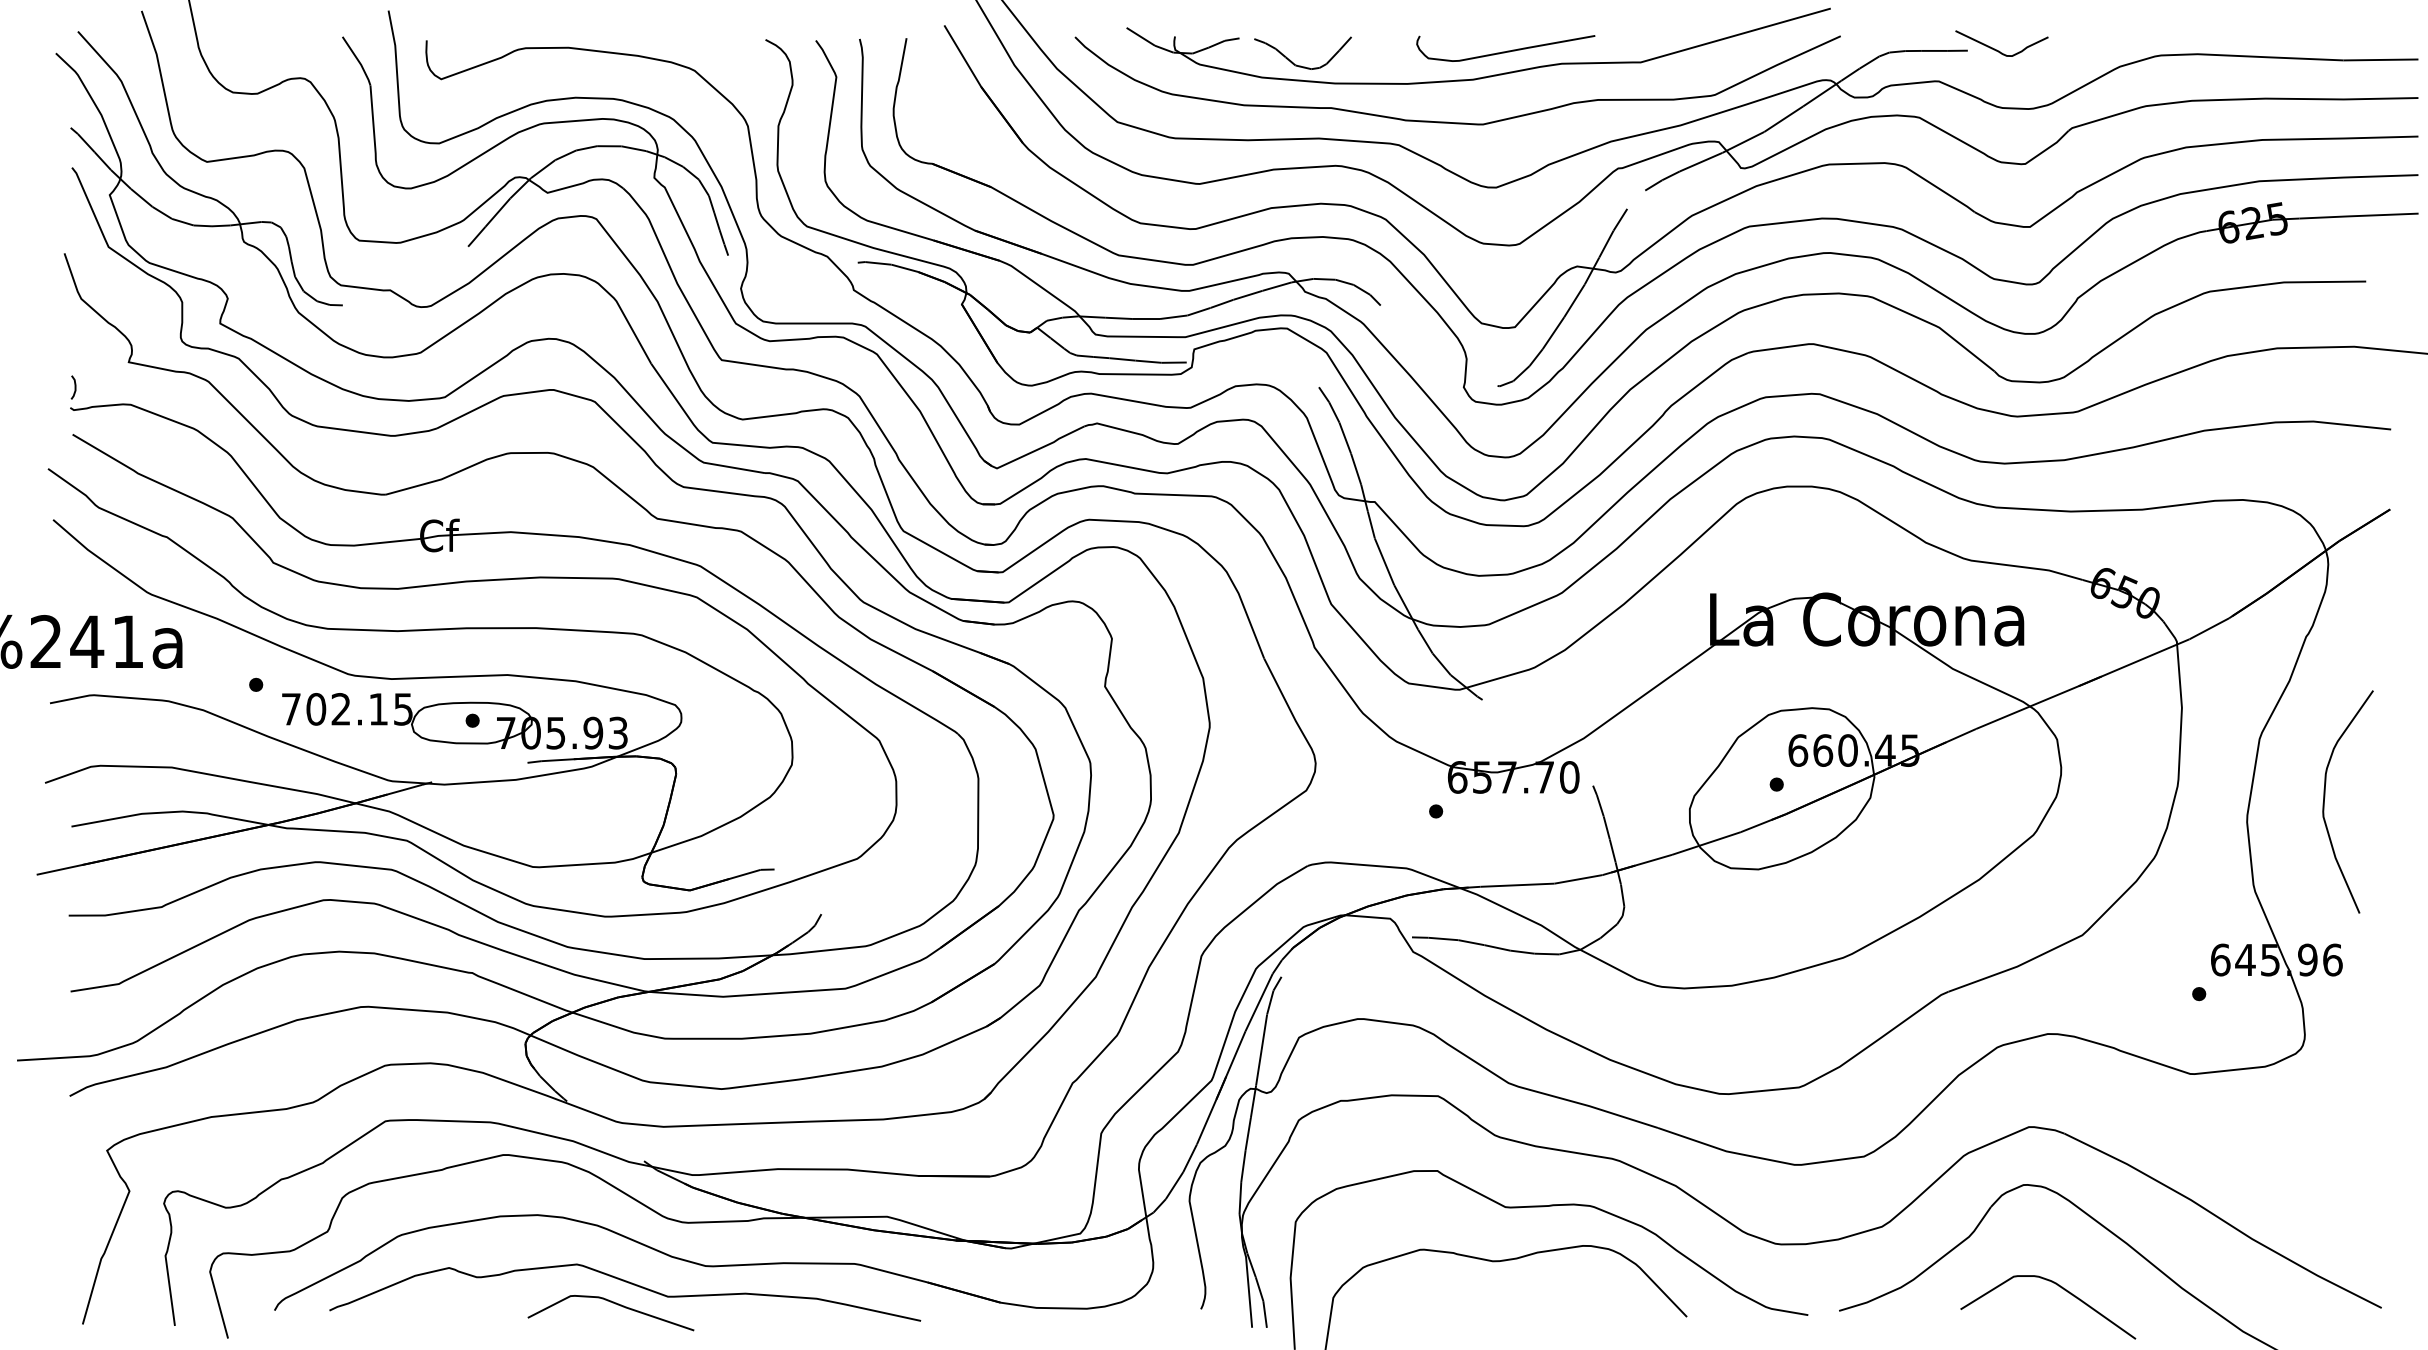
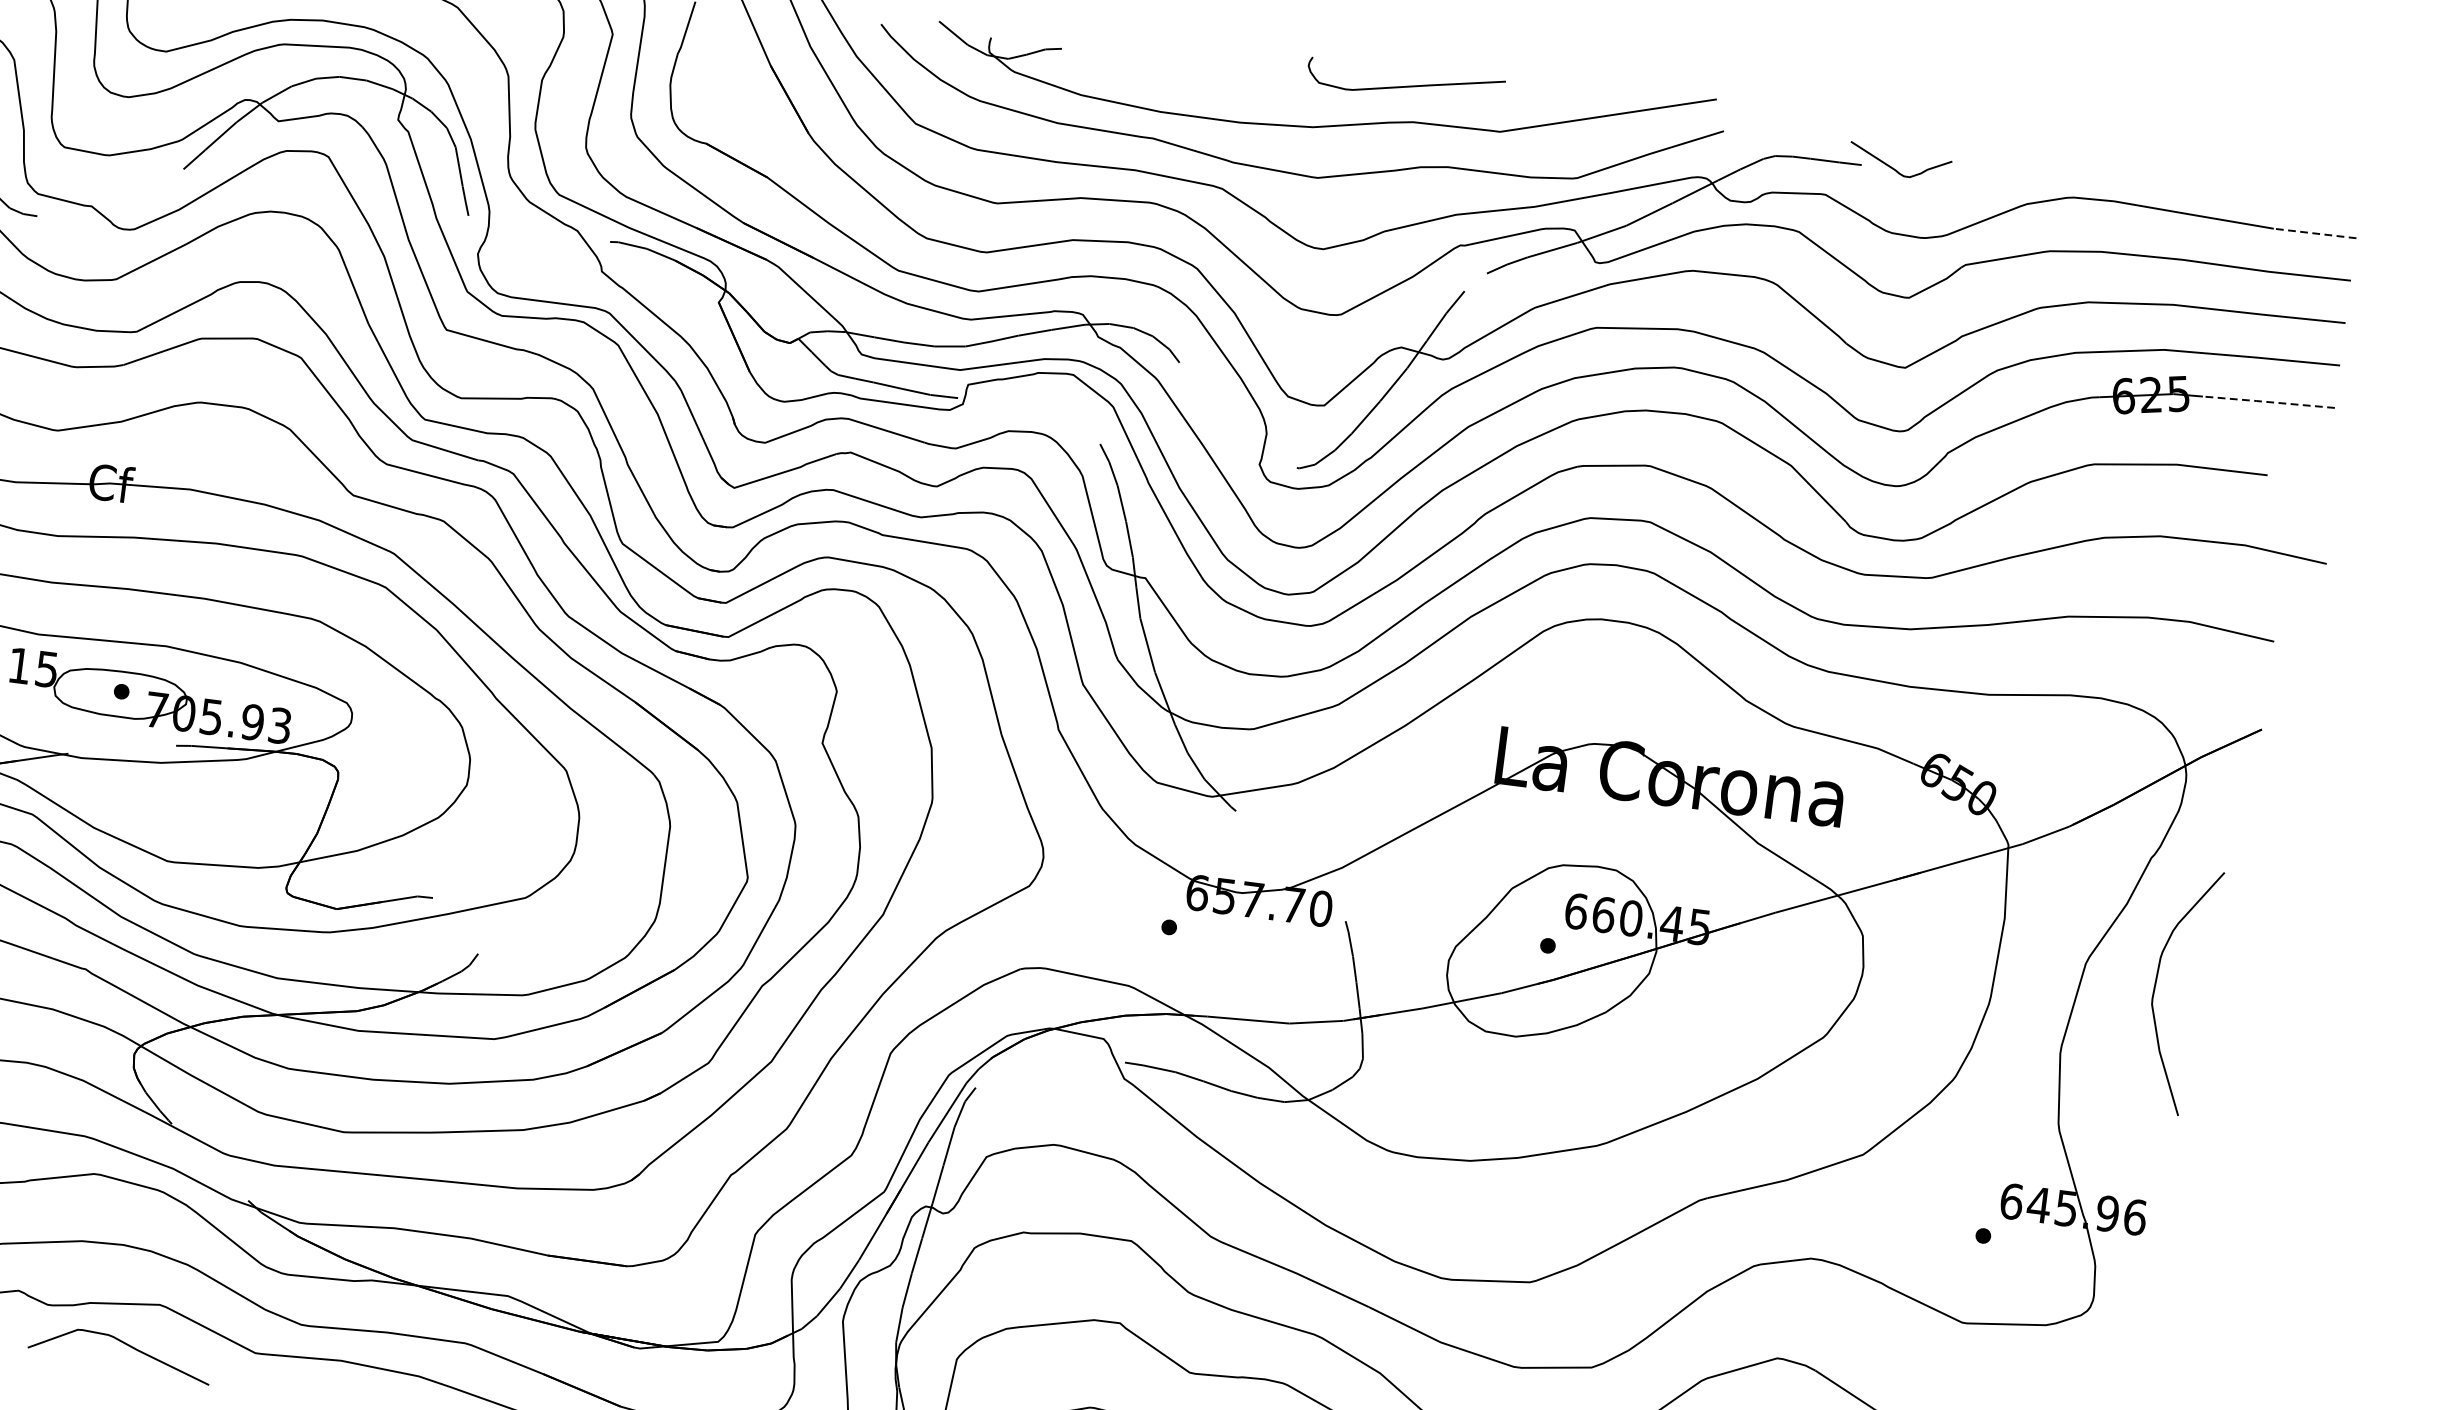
curve: (1507, 50) -> (1407, 85), moved
line: (2380, 59) -> (2314, 232), solid -> dashed
curve: (1301, 65) -> (1126, 87), removed
line: (2357, 216) -> (2267, 402), solid -> dashed
curve: (2325, 797) -> (2156, 983), moved
curve: (612, 1303) -> (122, 1343), moved

